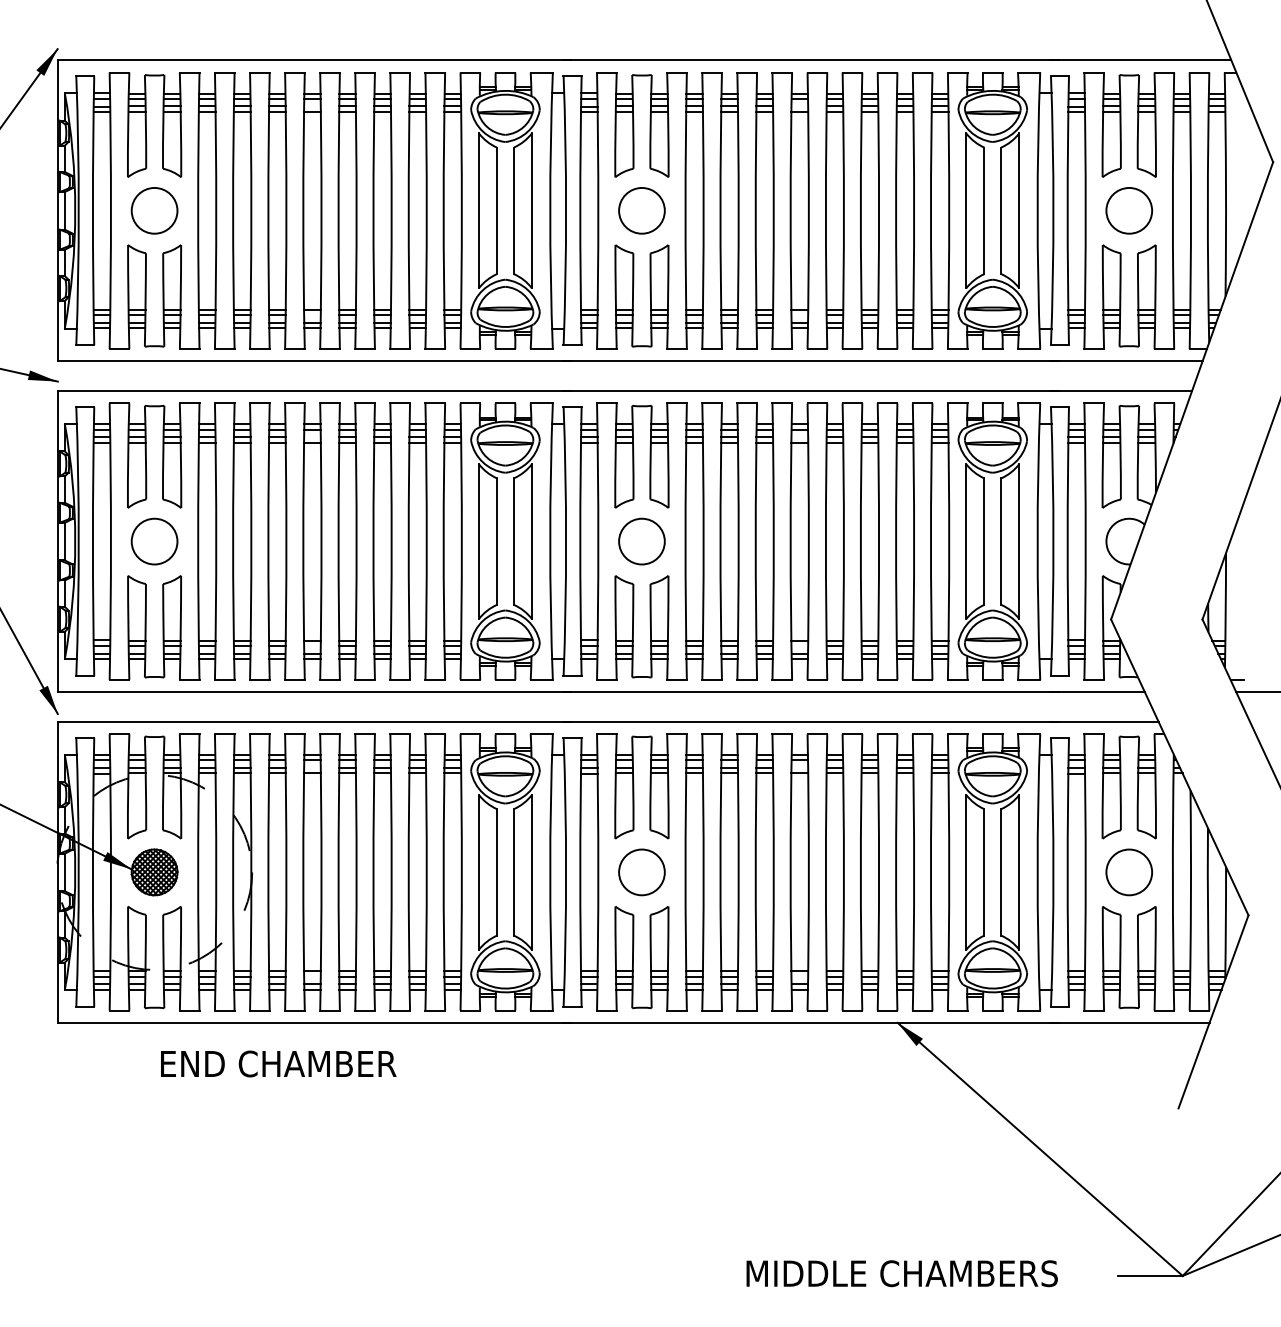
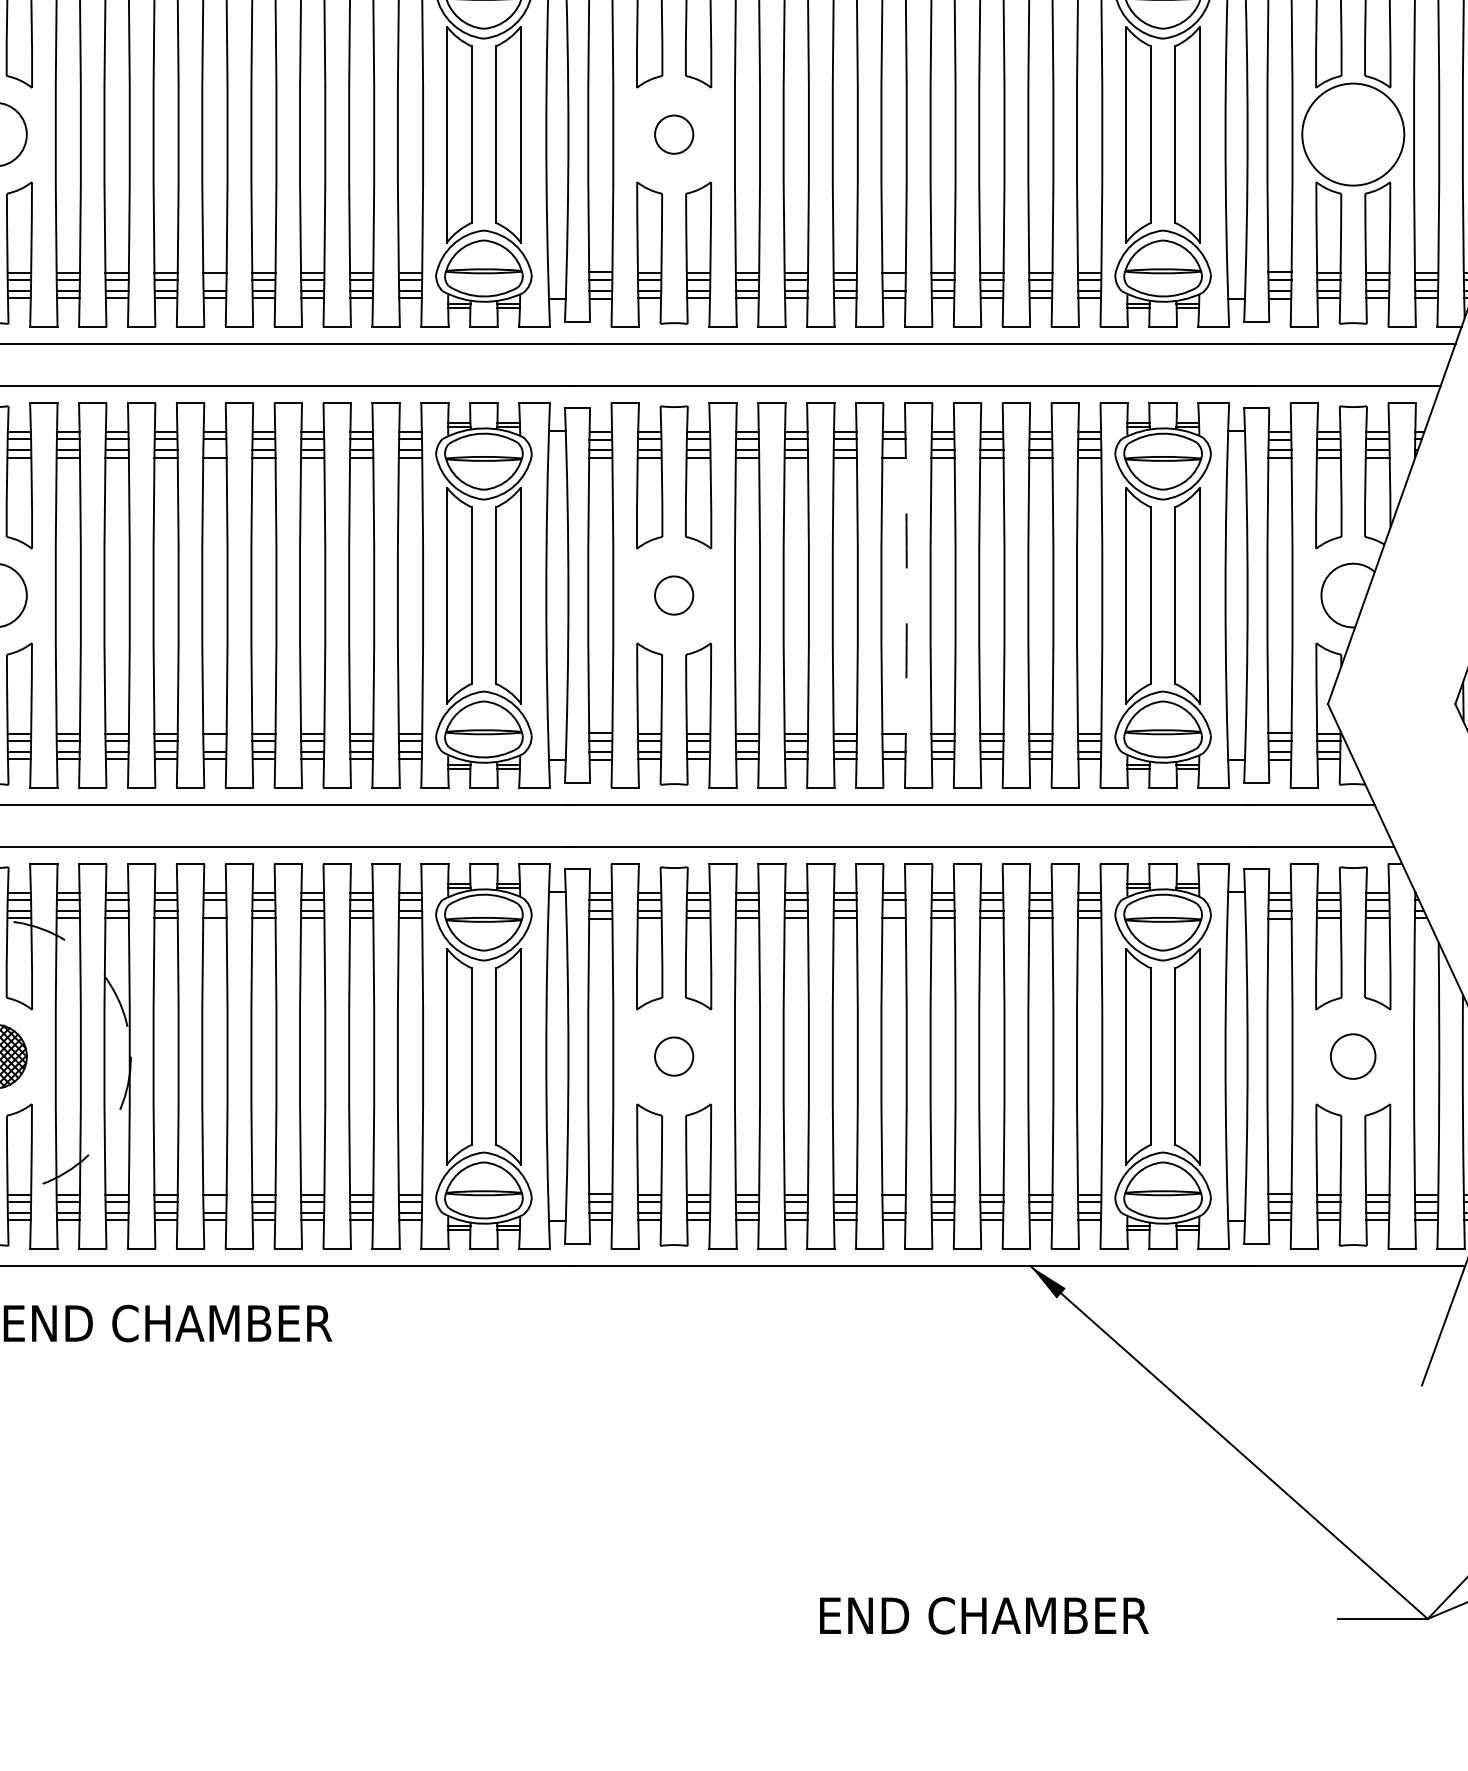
circle: (641, 210) -> (673, 134), size x0.6
circle: (1129, 210) -> (1353, 134), size x1.6
circle: (641, 541) -> (673, 595), size x0.6
arc: (808, 541) -> (906, 595), solid -> dashed
circle: (641, 872) -> (673, 1056), size x0.6
circle: (1128, 872) -> (1352, 1056), size x0.7
text: (903, 1273) -> (1038, 1615), MIDDLE CHAMBERS -> END CHAMBER

